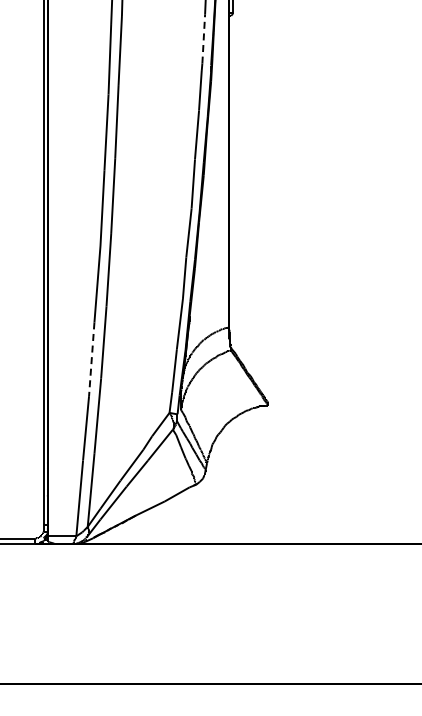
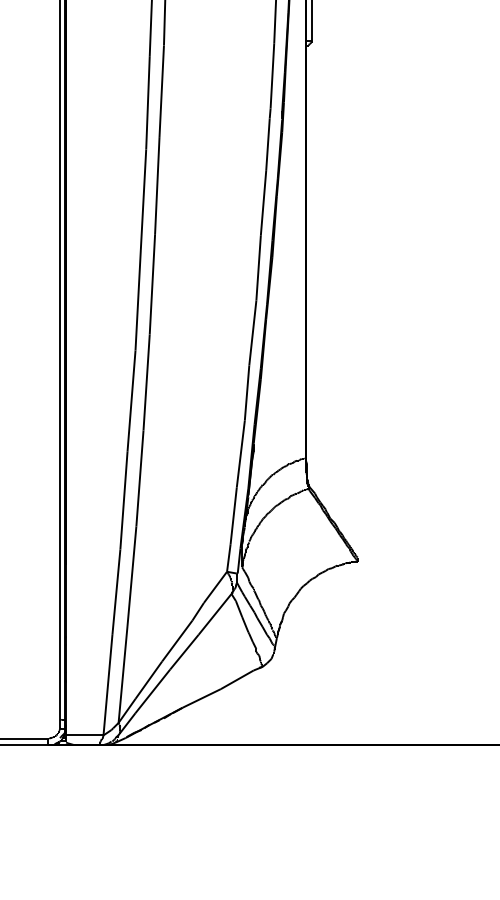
line: (203, 38) -> (272, 75), dashed -> solid
line: (91, 359) -> (123, 500), dashed -> solid

